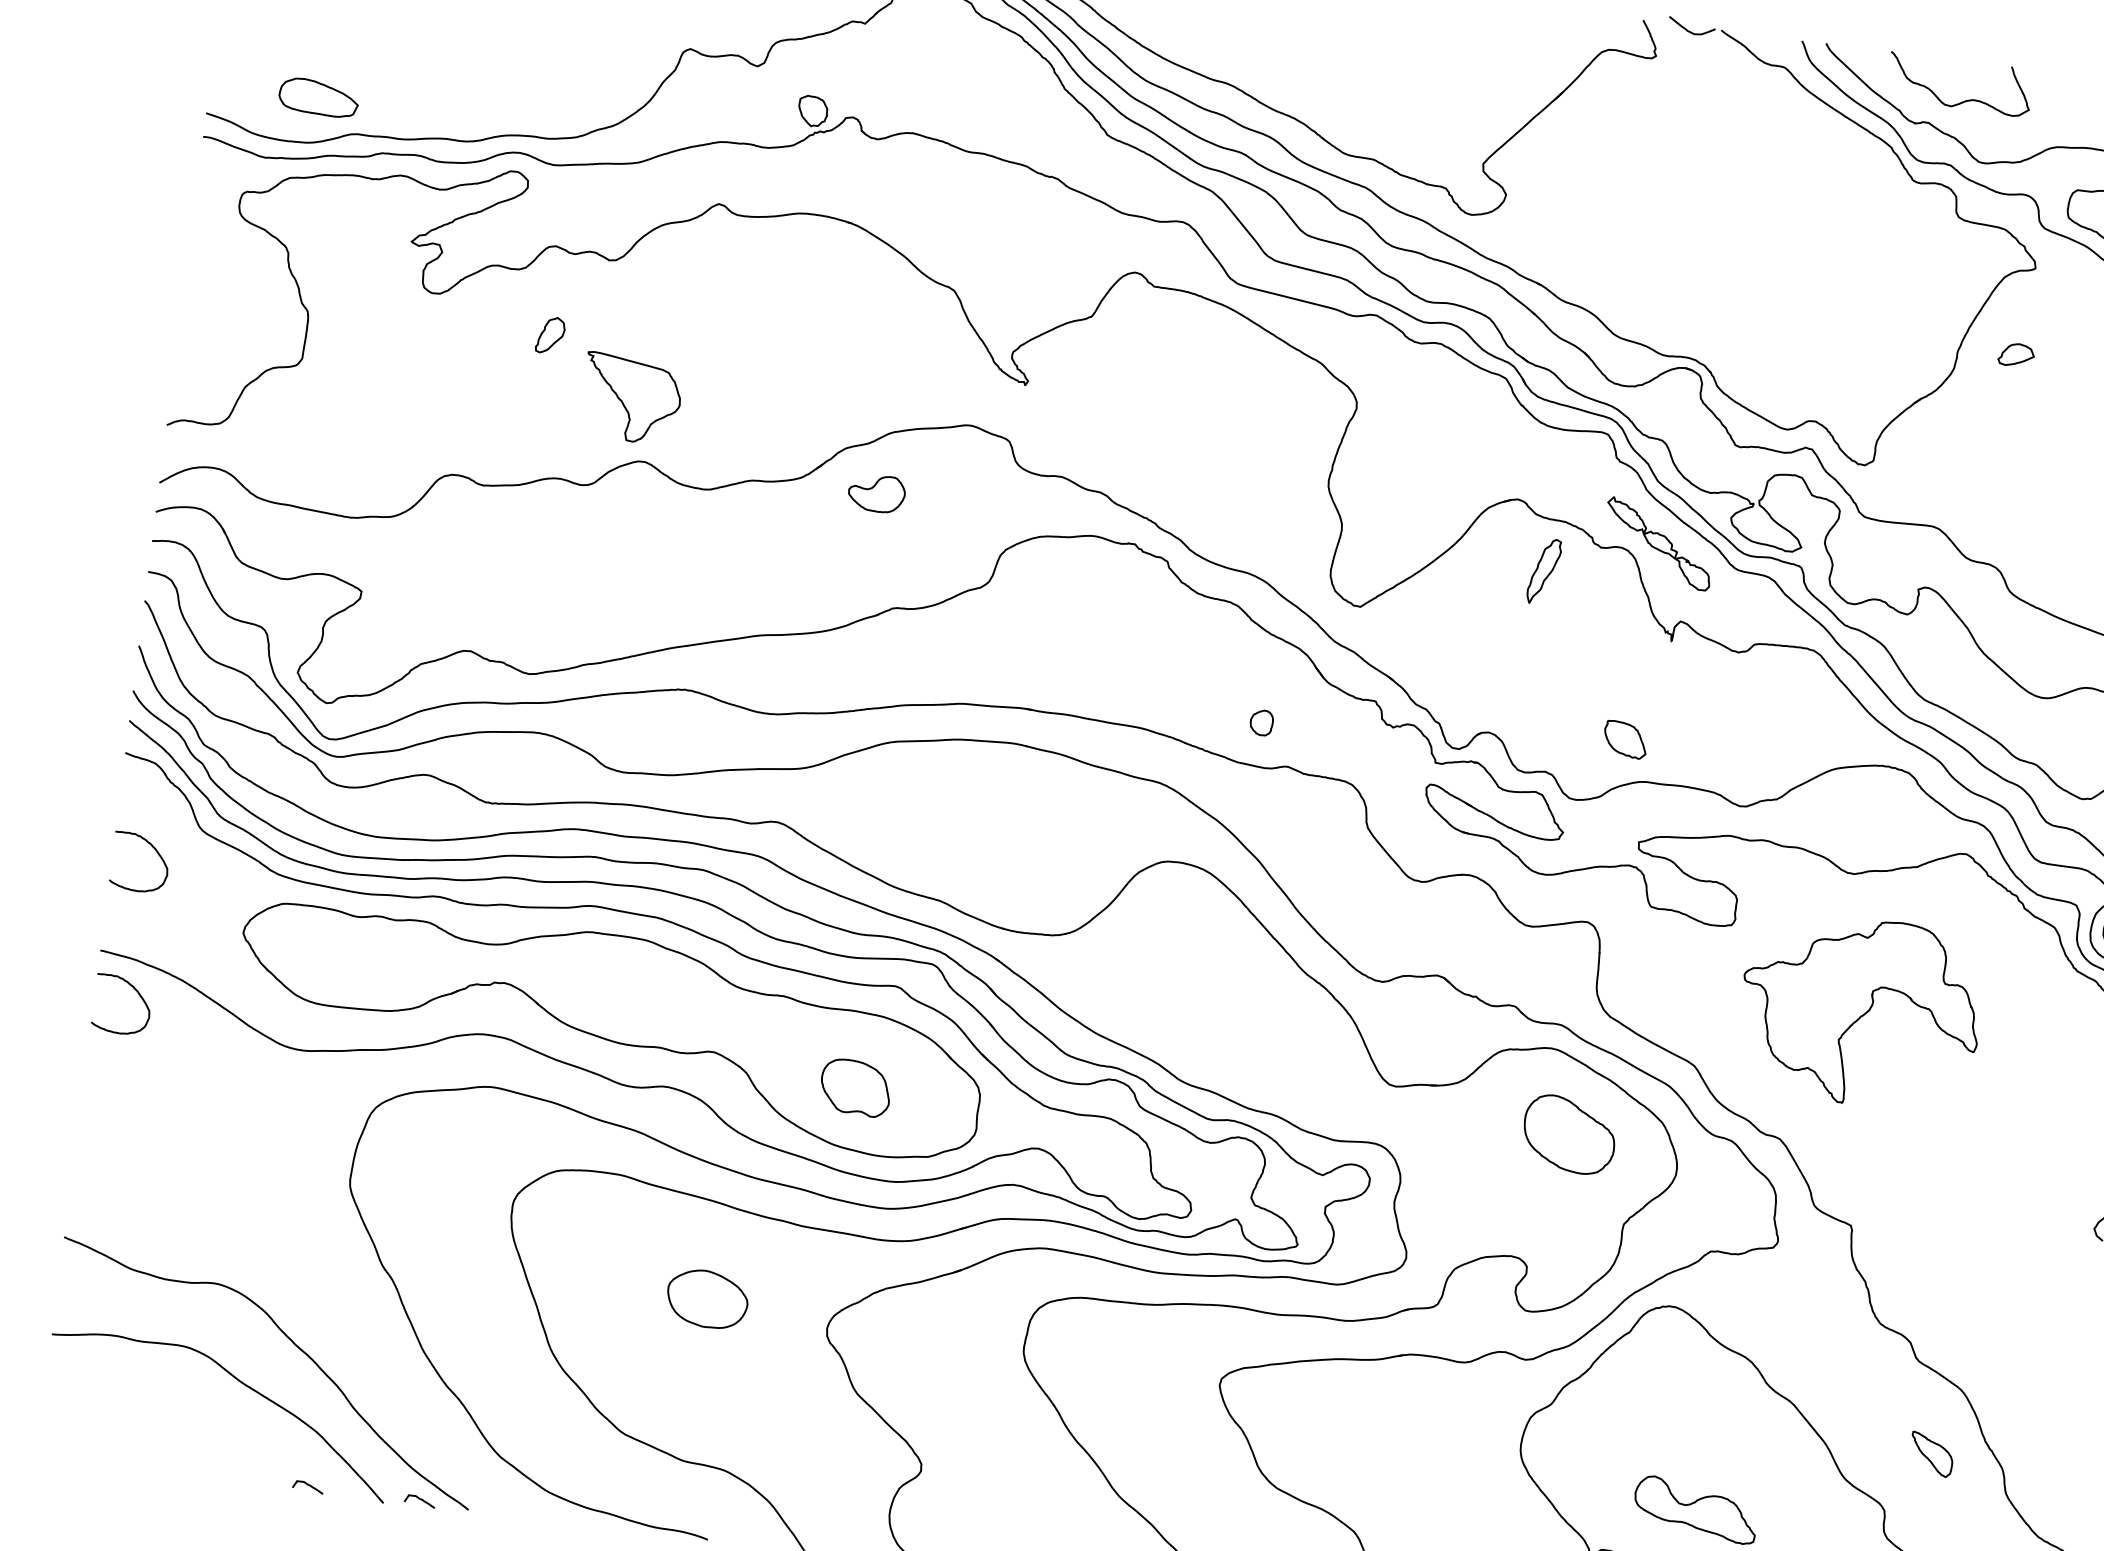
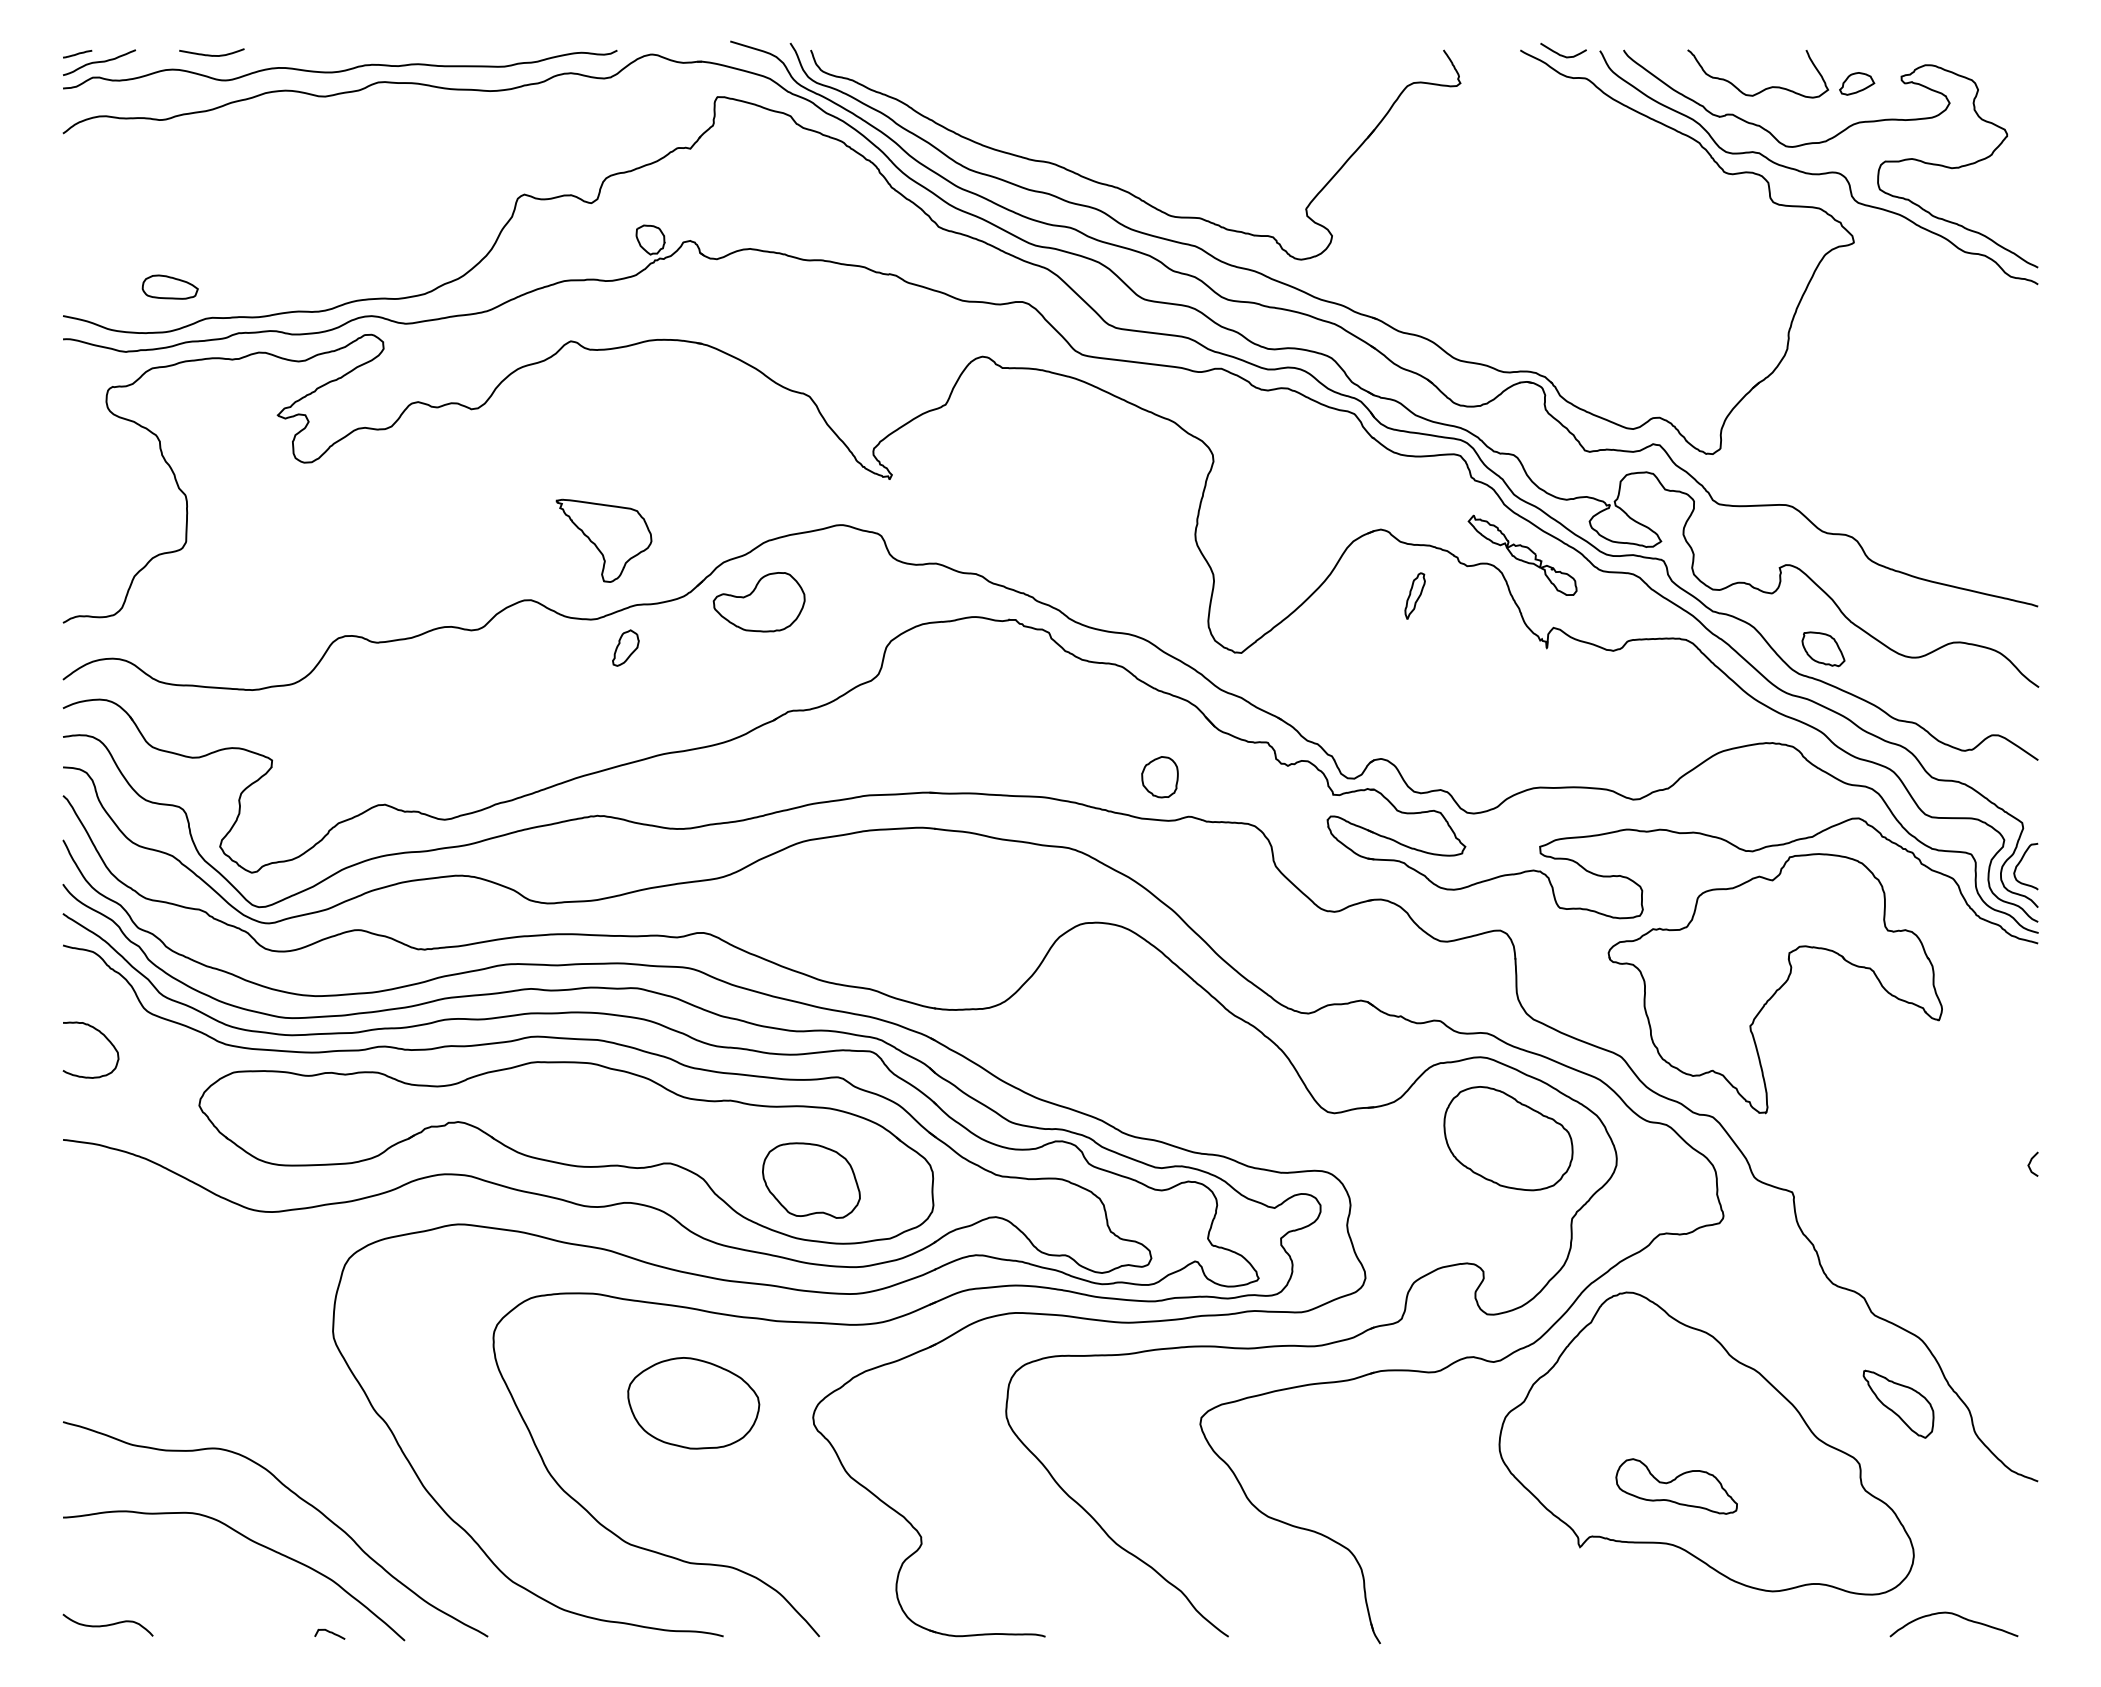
curve: (1689, 30) -> (1561, 54), moved
part: (318, 96) -> (169, 286), size x0.71
part: (550, 334) -> (625, 647), moved
part: (2016, 354) -> (1857, 83), moved
part: (631, 398) -> (603, 540), moved
part: (876, 493) -> (758, 602), size x1.67
part: (1543, 570) -> (1414, 595), size x0.71
part: (1261, 722) -> (1159, 777), size x1.67
part: (1625, 740) -> (1823, 649), moved
curve: (135, 991) -> (102, 1175), removed
part: (1859, 1011) -> (1774, 983), size x1.43
part: (855, 1087) -> (811, 1180), size x1.43
part: (1569, 1134) -> (1508, 1138), size x1.43
part: (707, 1299) -> (693, 1403), size x1.67
curve: (83, 1448) -> (107, 1624), added
part: (1931, 1453) -> (1898, 1403), size x1.67
curve: (419, 1499) -> (439, 1632), removed

